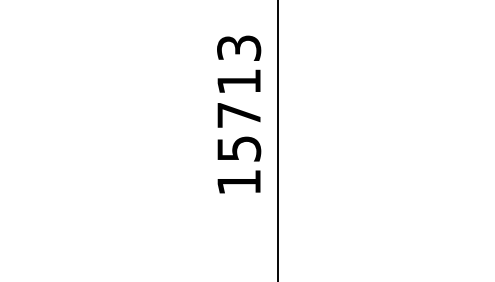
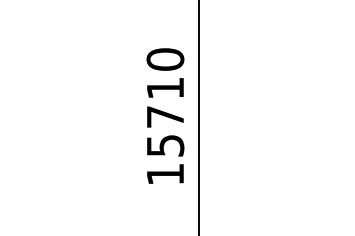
text: (239, 48) -> (165, 59), 15713 -> 15710

